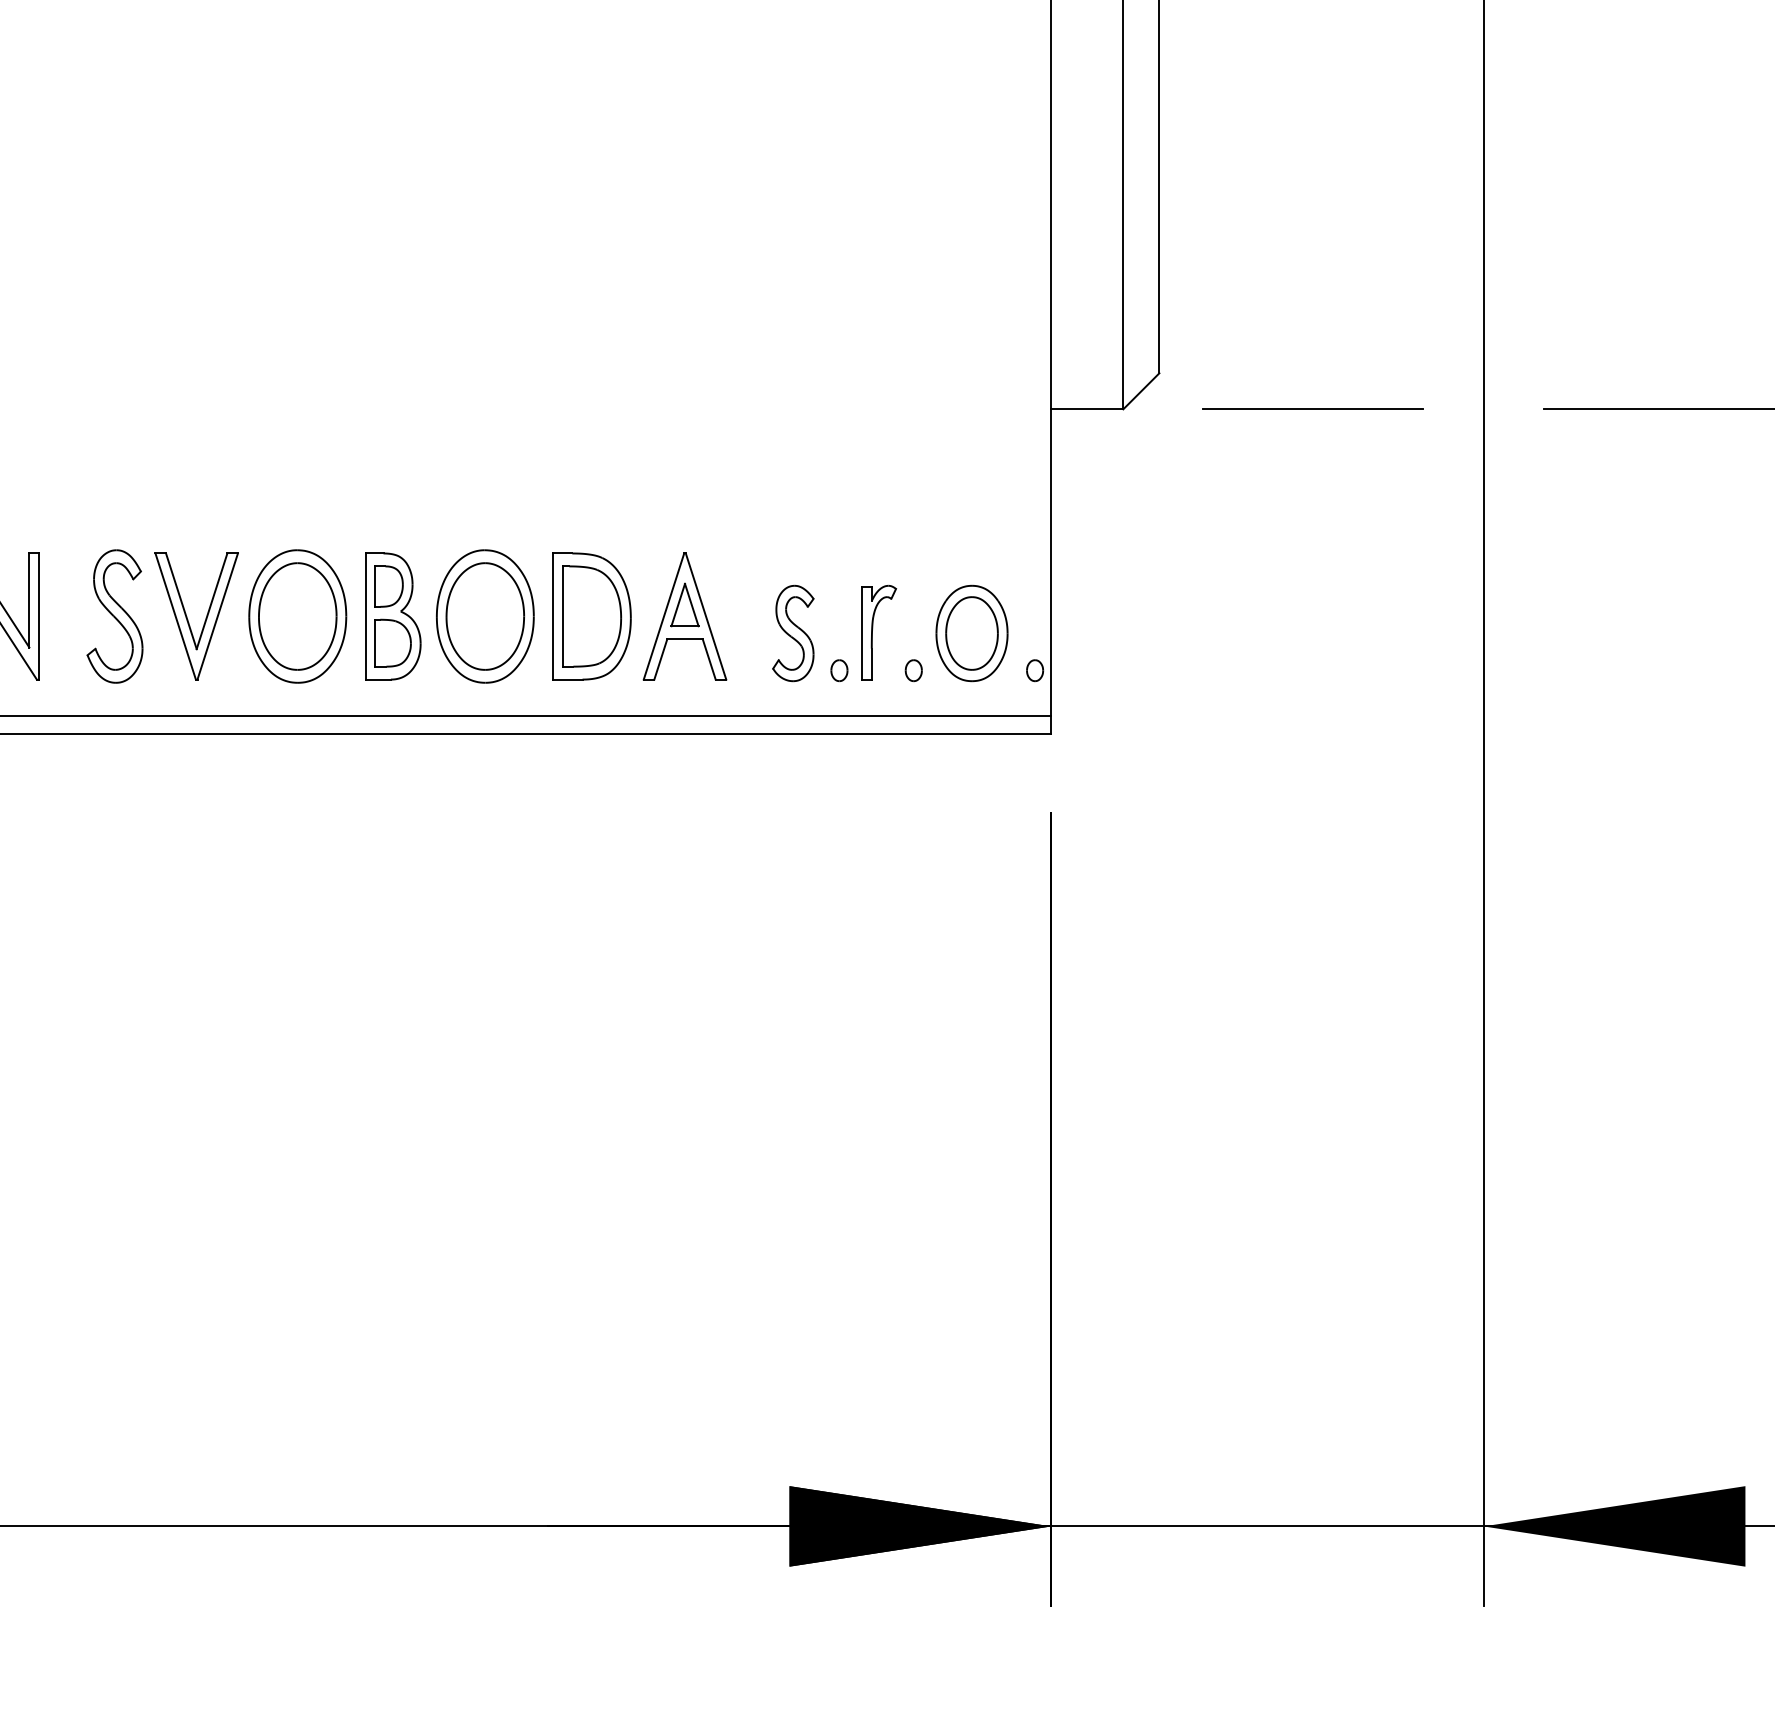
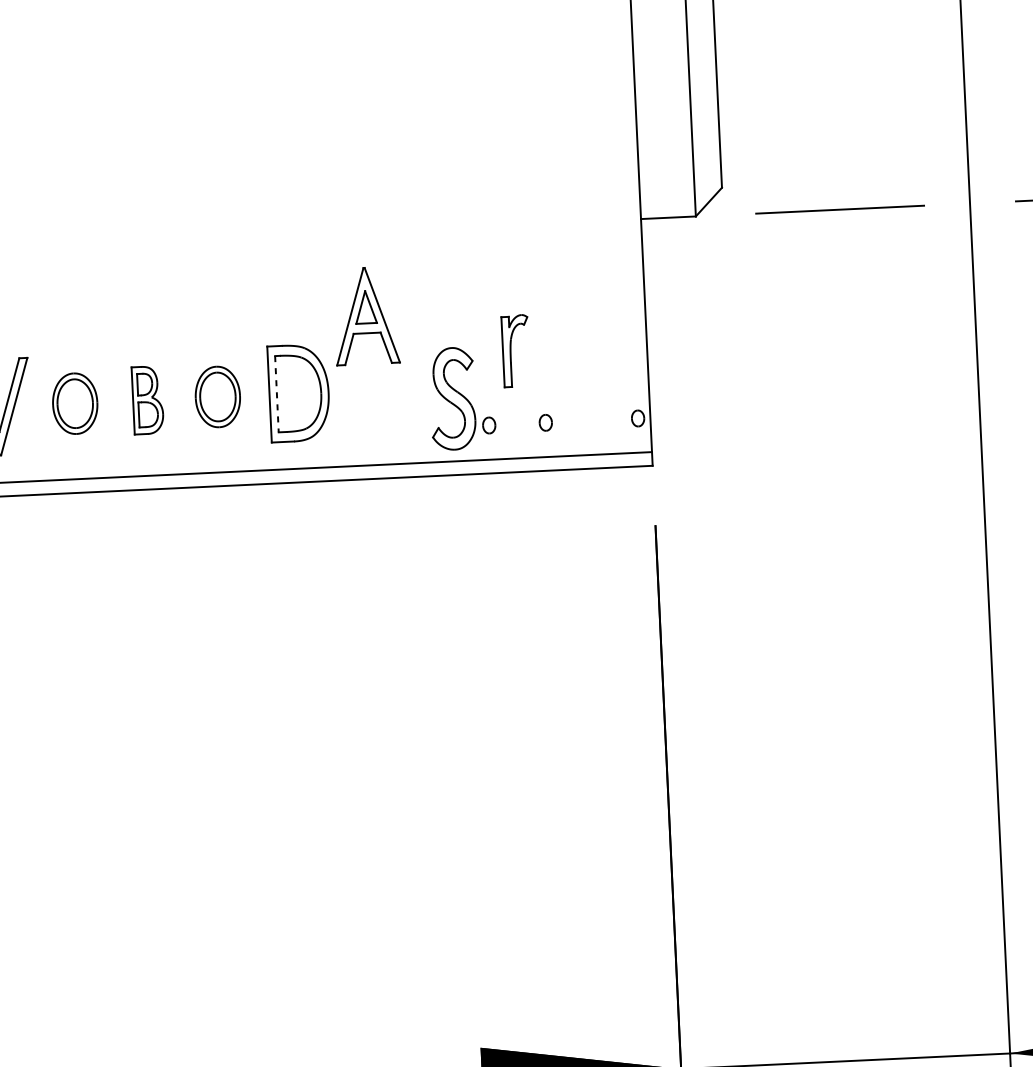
part: (297, 616) -> (74, 403), size x0.6
part: (393, 616) -> (148, 400), size x0.7
part: (485, 616) -> (217, 396), size x0.6
part: (684, 616) -> (365, 316), moved
line: (562, 617) -> (276, 394), solid -> dashed
part: (872, 632) -> (510, 351), moved
part: (793, 633) -> (452, 398), size x1.4
part: (971, 633) -> (588, 392), removed

